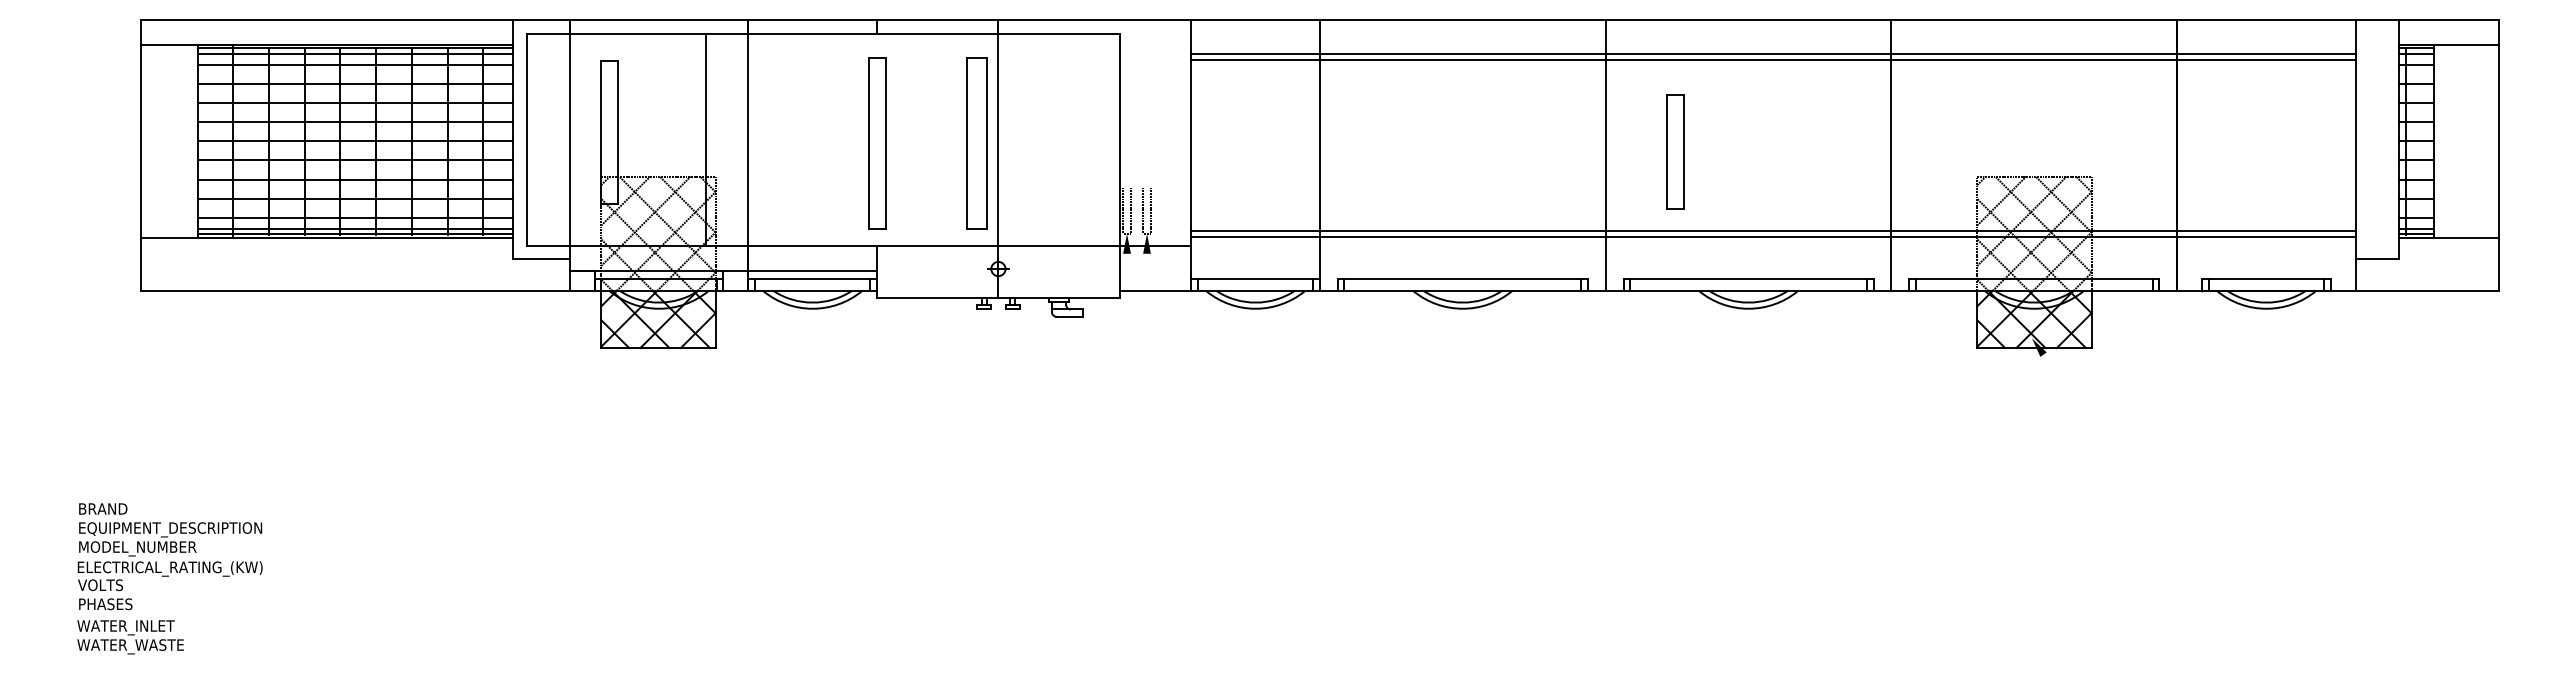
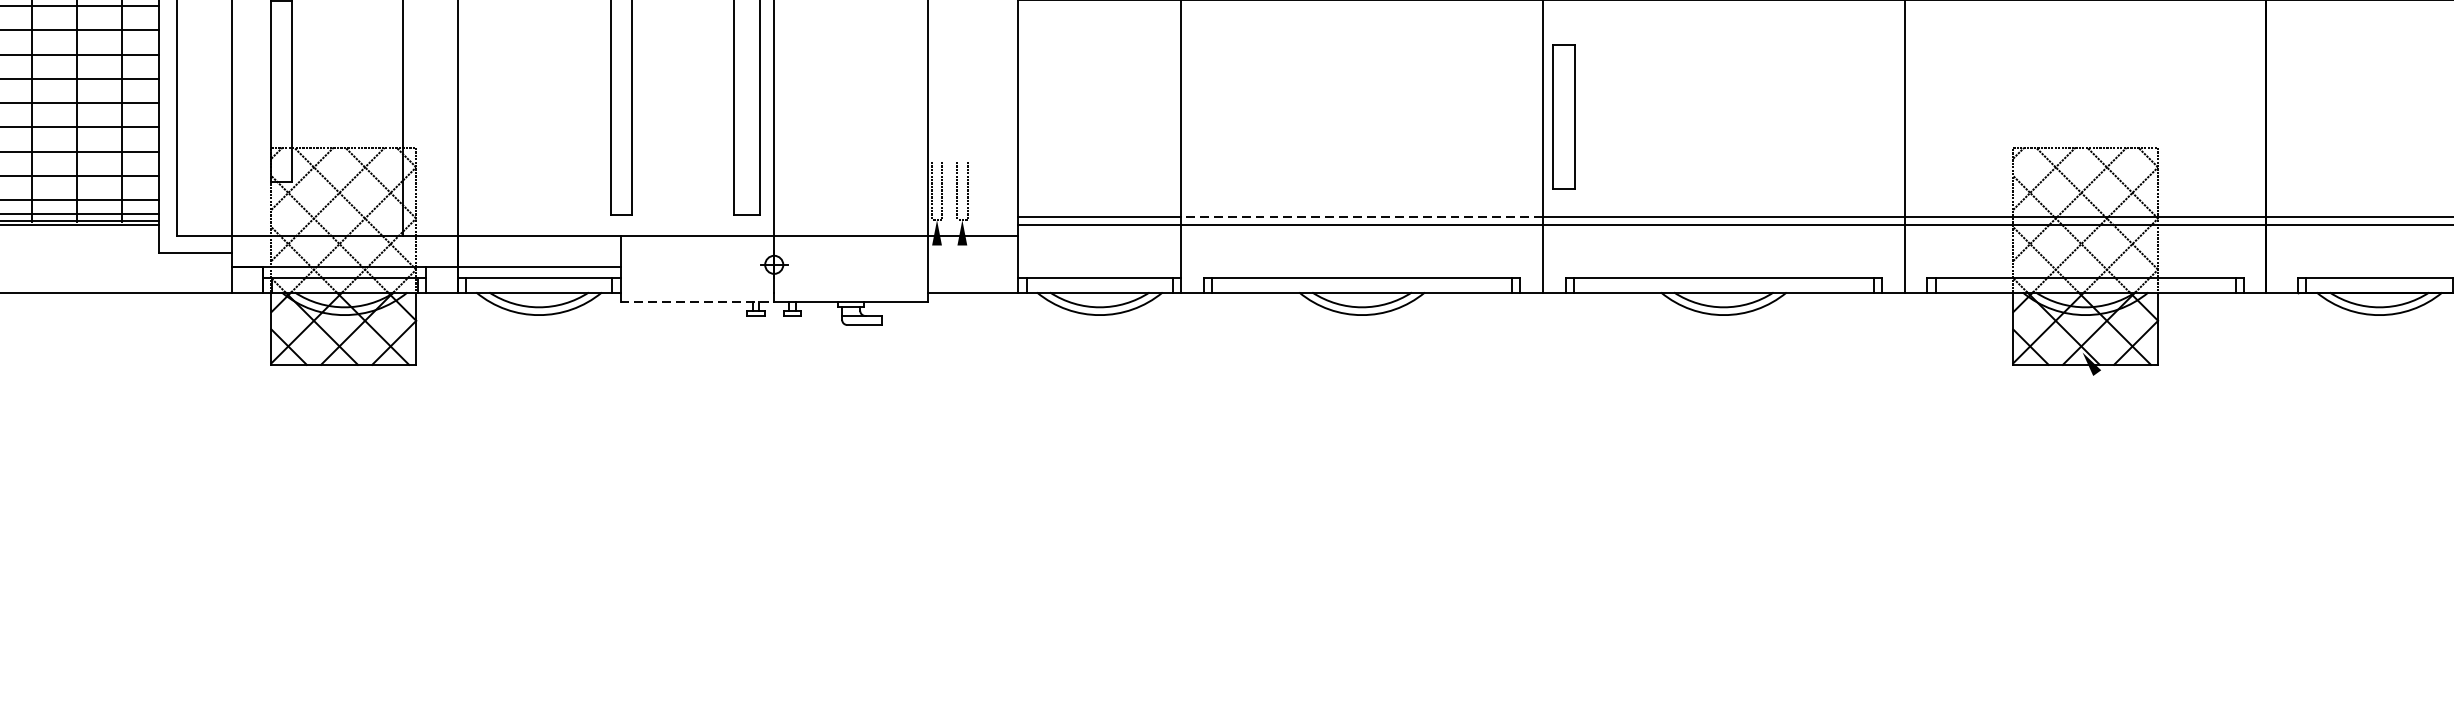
part: (1675, 151) -> (1564, 116), moved
line: (1462, 231) -> (1361, 217), solid -> dashed
line: (937, 298) -> (697, 302), solid -> dashed

